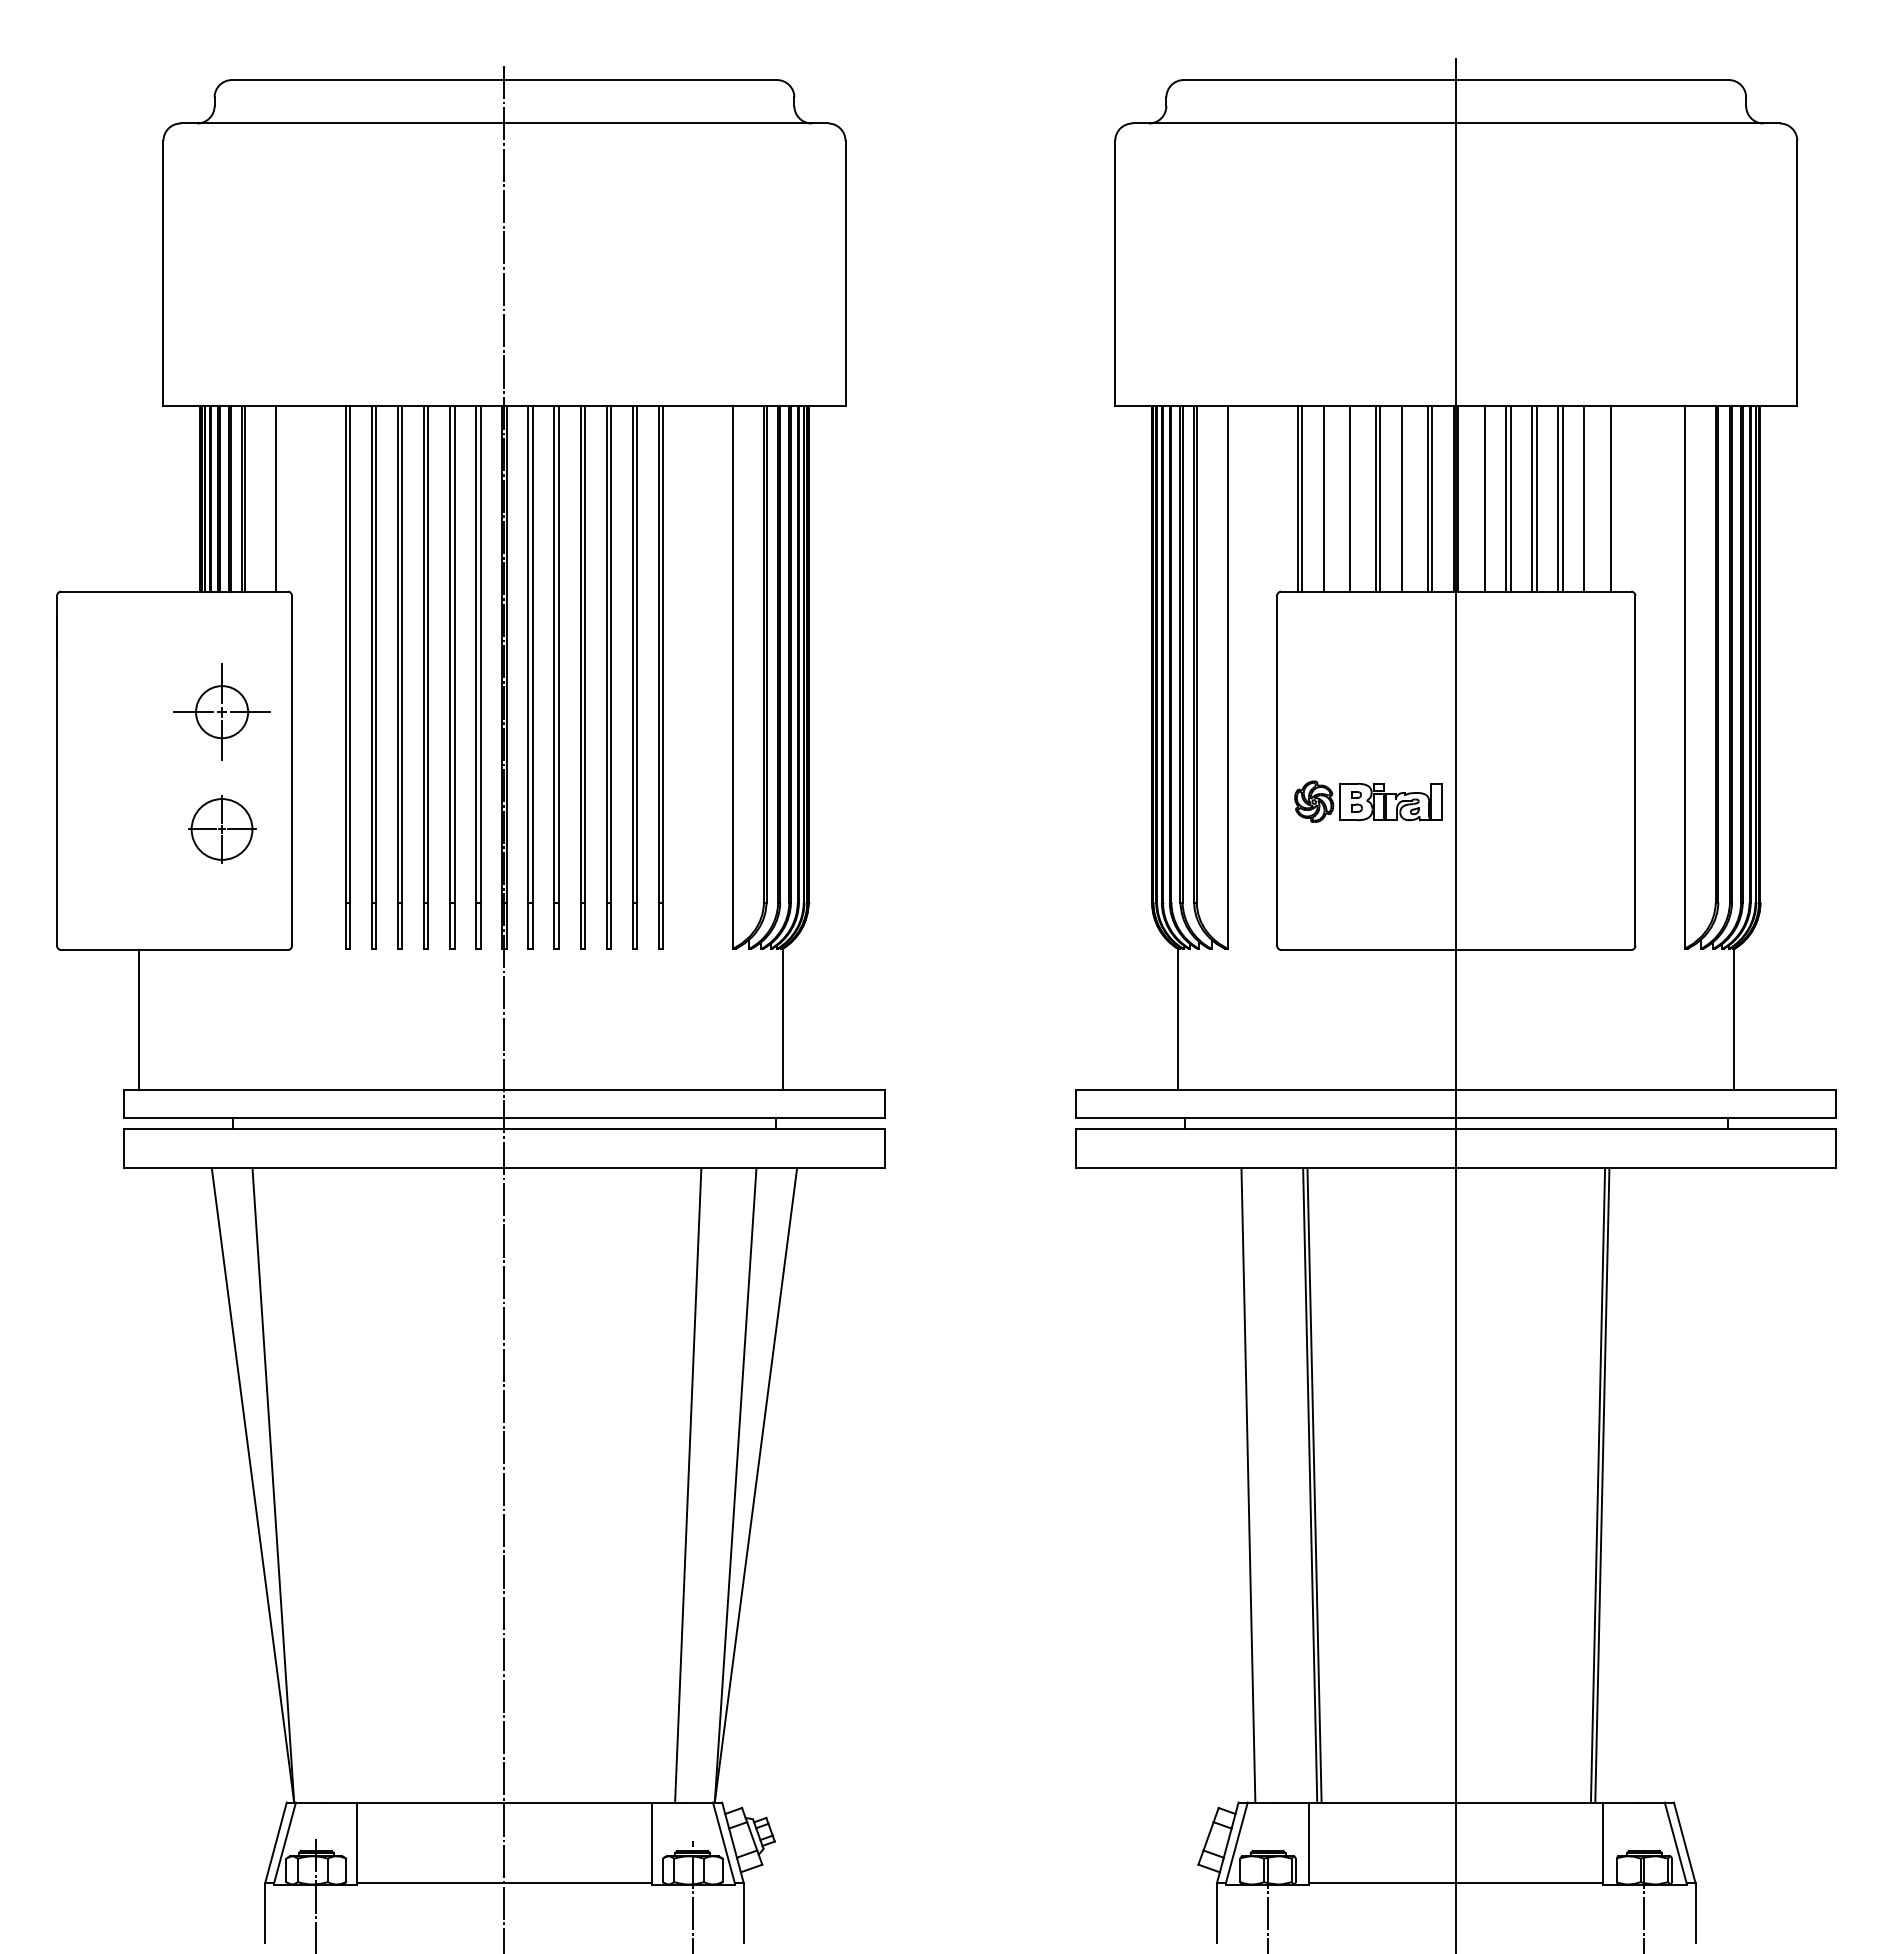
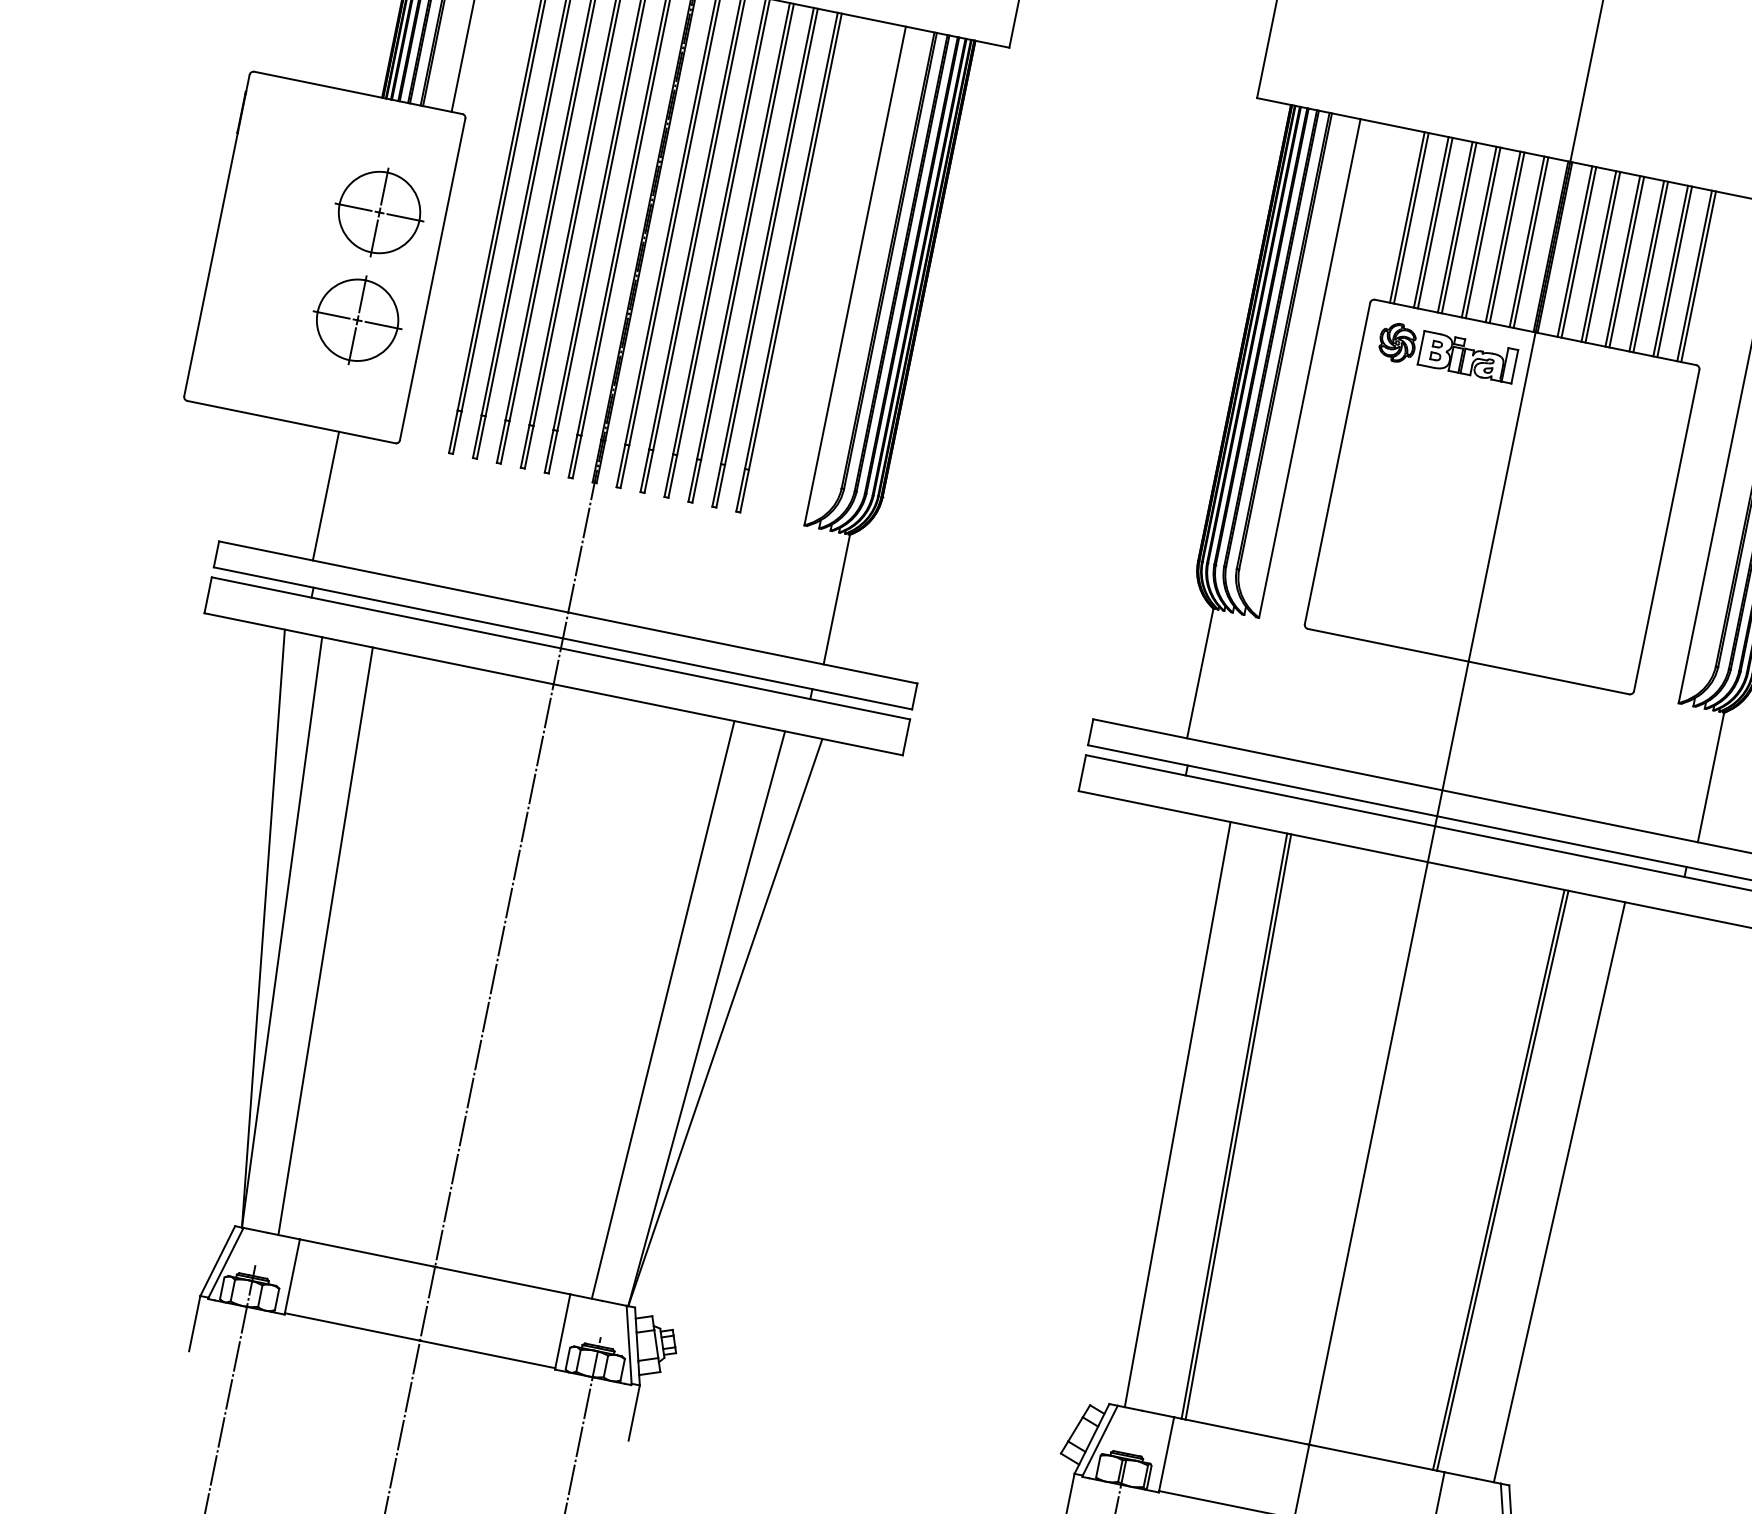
line: (1328, 498) -> (1435, 223), added
line: (1354, 498) -> (1459, 227), added
line: (1406, 498) -> (1507, 237), added
line: (1480, 498) -> (1575, 251), added
line: (1588, 498) -> (1674, 271), added
line: (1614, 498) -> (1698, 276), added
circle: (221, 711) -> (379, 211), size x1.67
part: (1368, 801) -> (1447, 352), moved
part: (221, 829) -> (357, 320), size x1.43
line: (139, 1020) -> (325, 496), moved
line: (320, 1485) -> (325, 941), added
line: (1664, 1485) -> (1559, 1192), added

